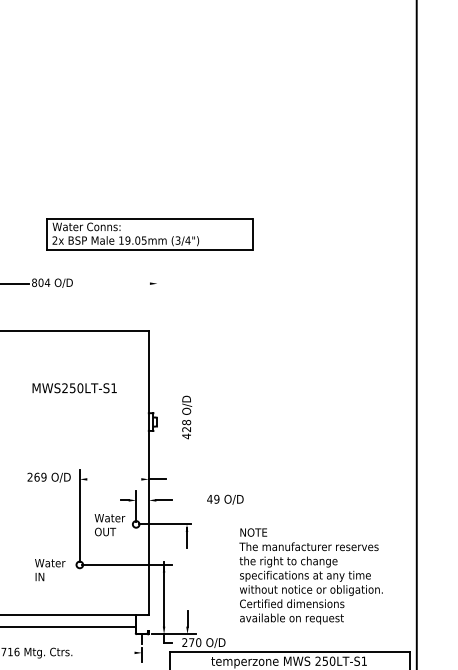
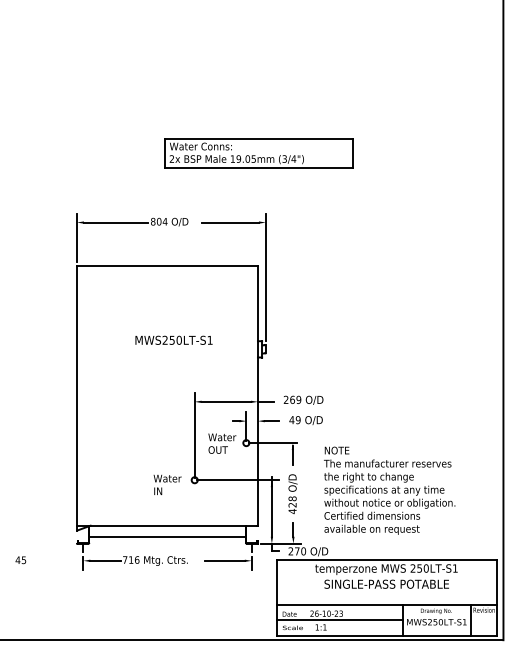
part: (149, 234) -> (258, 153), moved
line: (117, 283) -> (229, 222), added
line: (157, 342) -> (265, 276), added
text: (74, 387) -> (173, 339), moved
text: (186, 417) -> (292, 494), moved
text: (49, 476) -> (303, 399), moved
line: (114, 478) -> (226, 401), added
text: (224, 499) -> (305, 420), moved
text: (310, 576) -> (389, 490), moved
line: (112, 652) -> (224, 560), added

